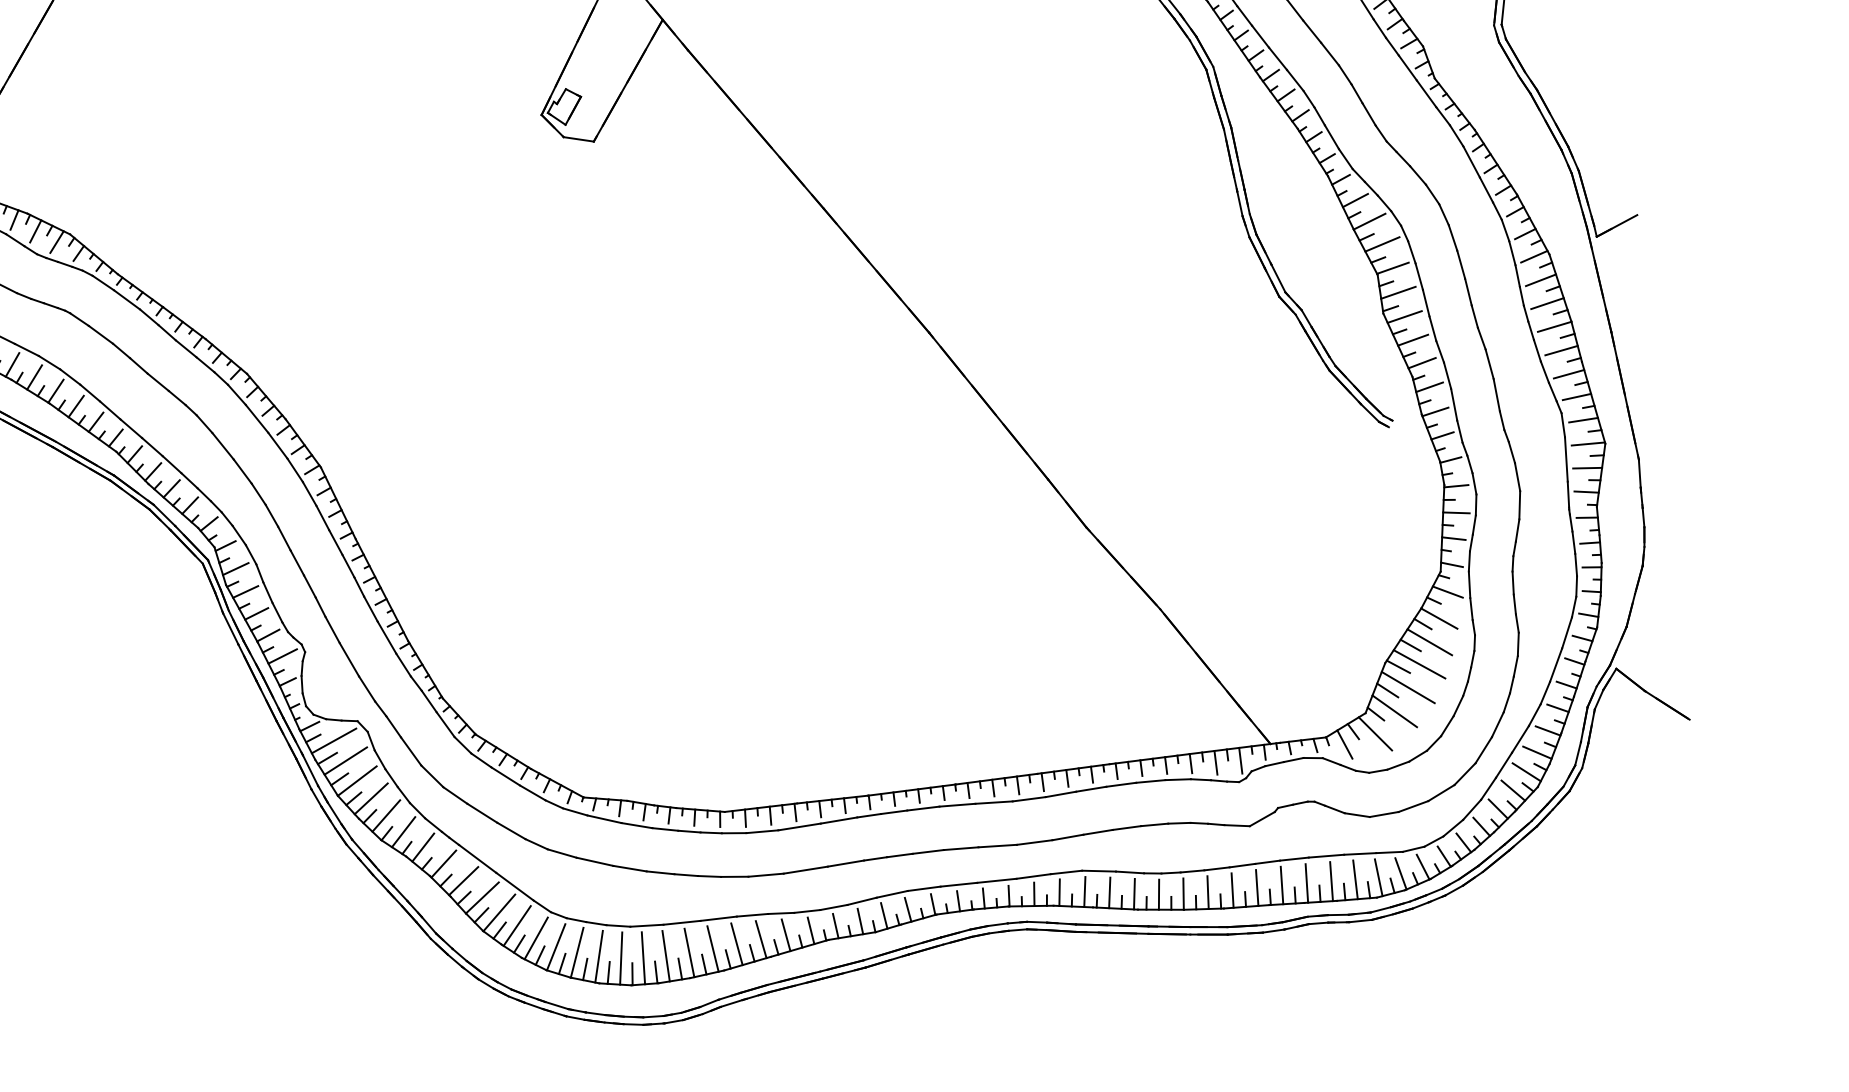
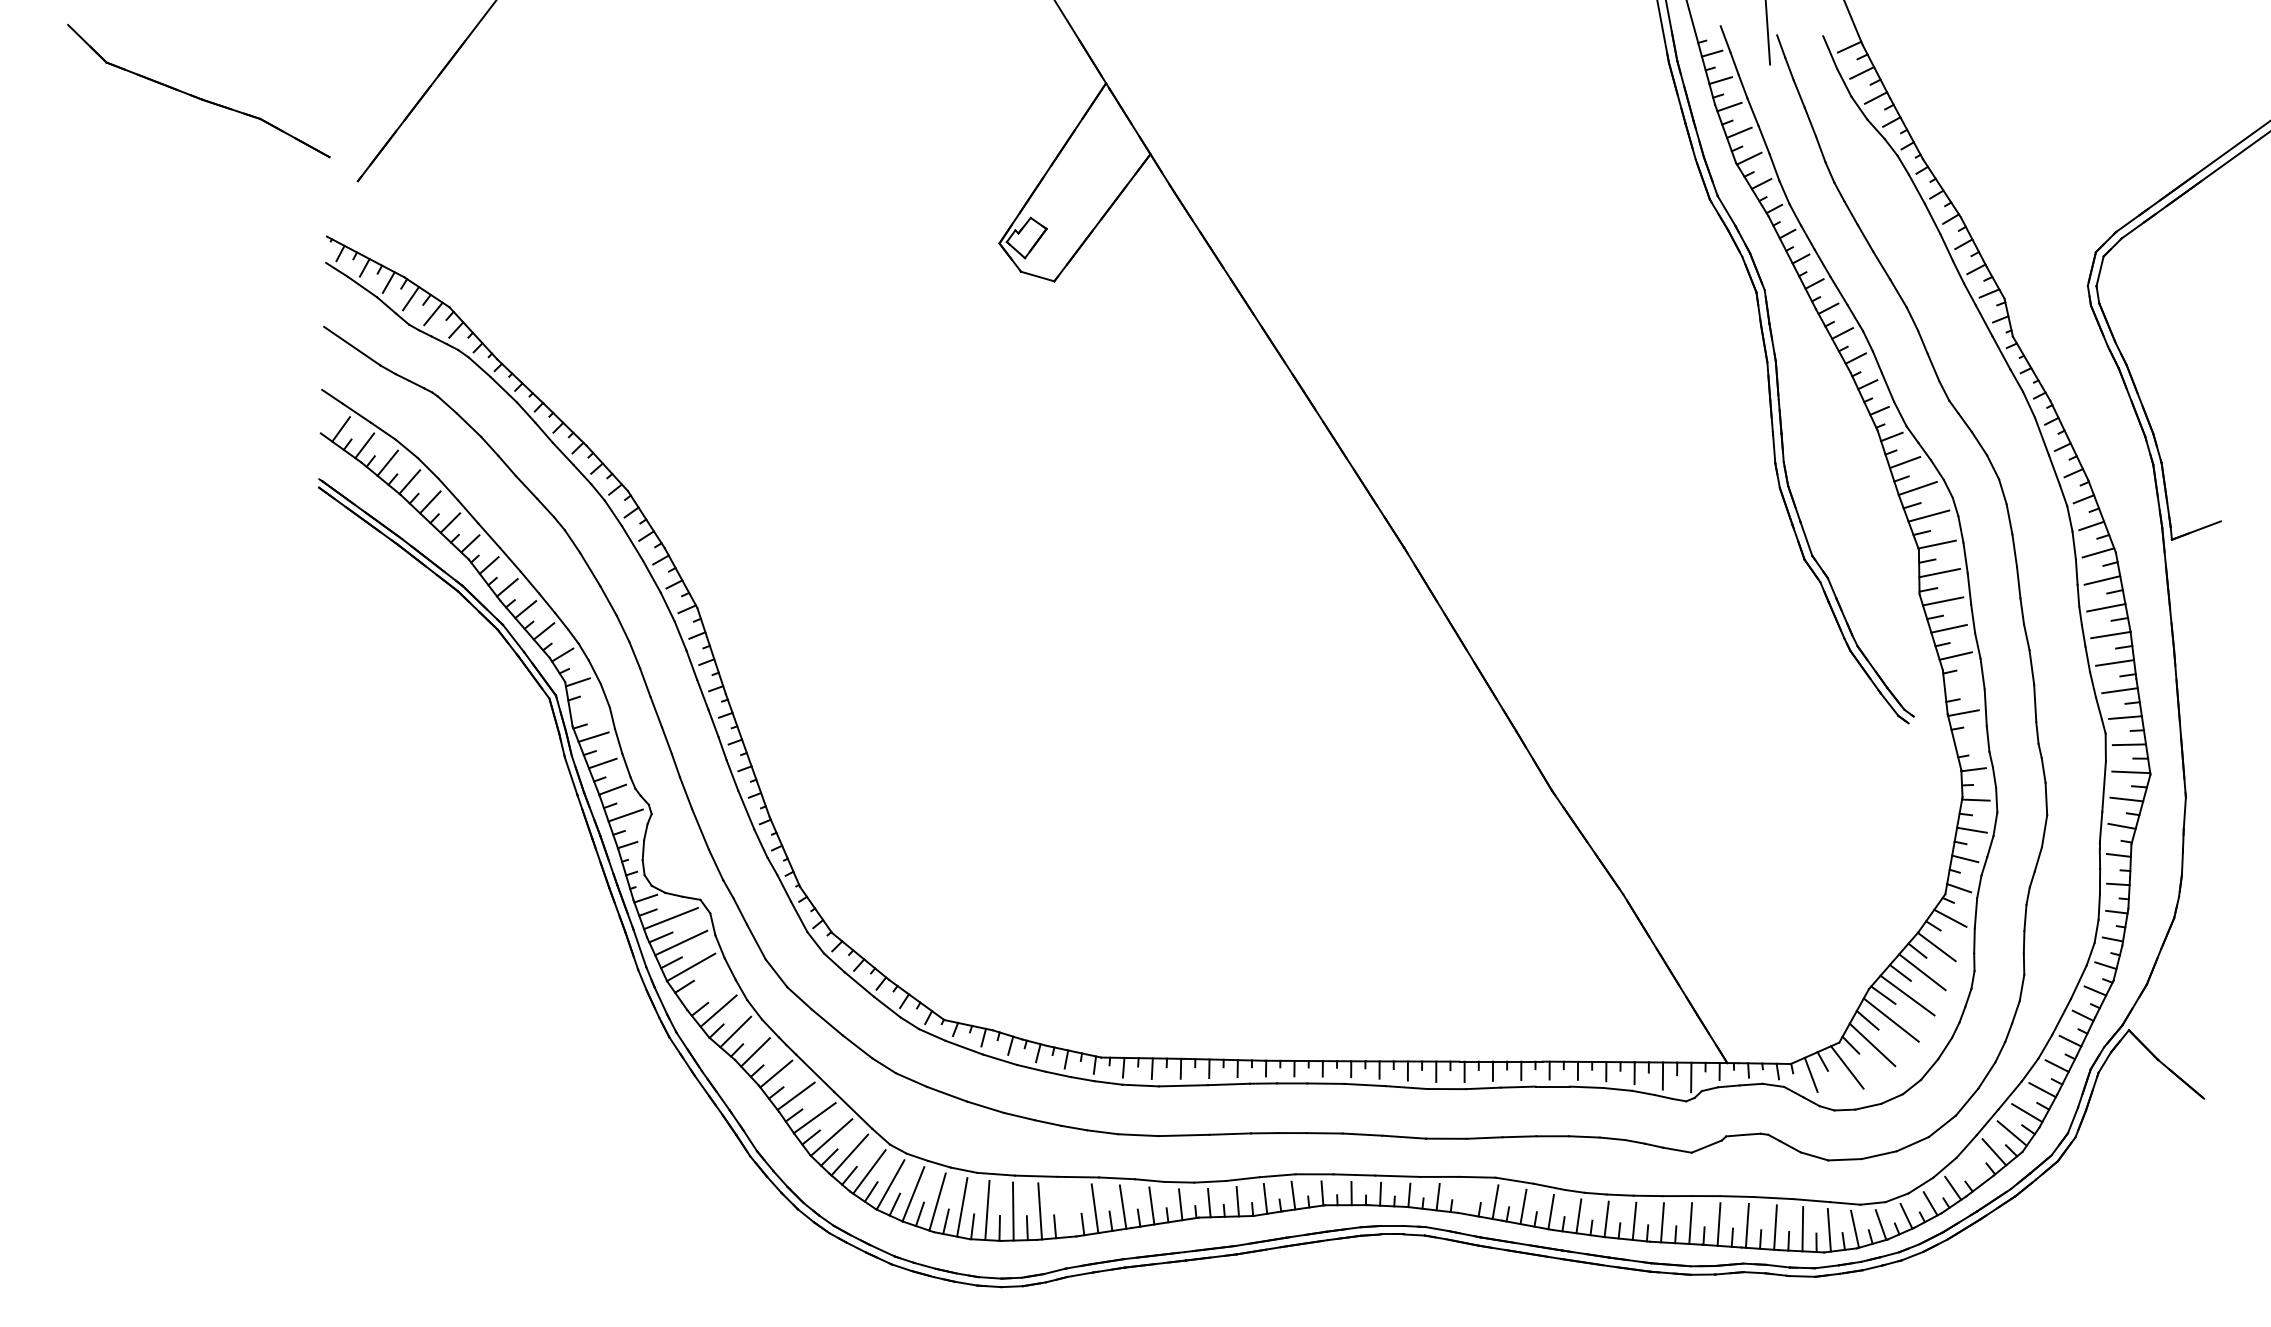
line: (1429, 387) -> (1960, 684), removed
line: (1442, 435) -> (1967, 740), removed
line: (235, 568) -> (585, 709), removed
line: (371, 798) -> (704, 989), removed
line: (1498, 808) -> (1974, 1170), removed
line: (1059, 893) -> (1466, 1199), removed
line: (713, 949) -> (1067, 1210), removed

